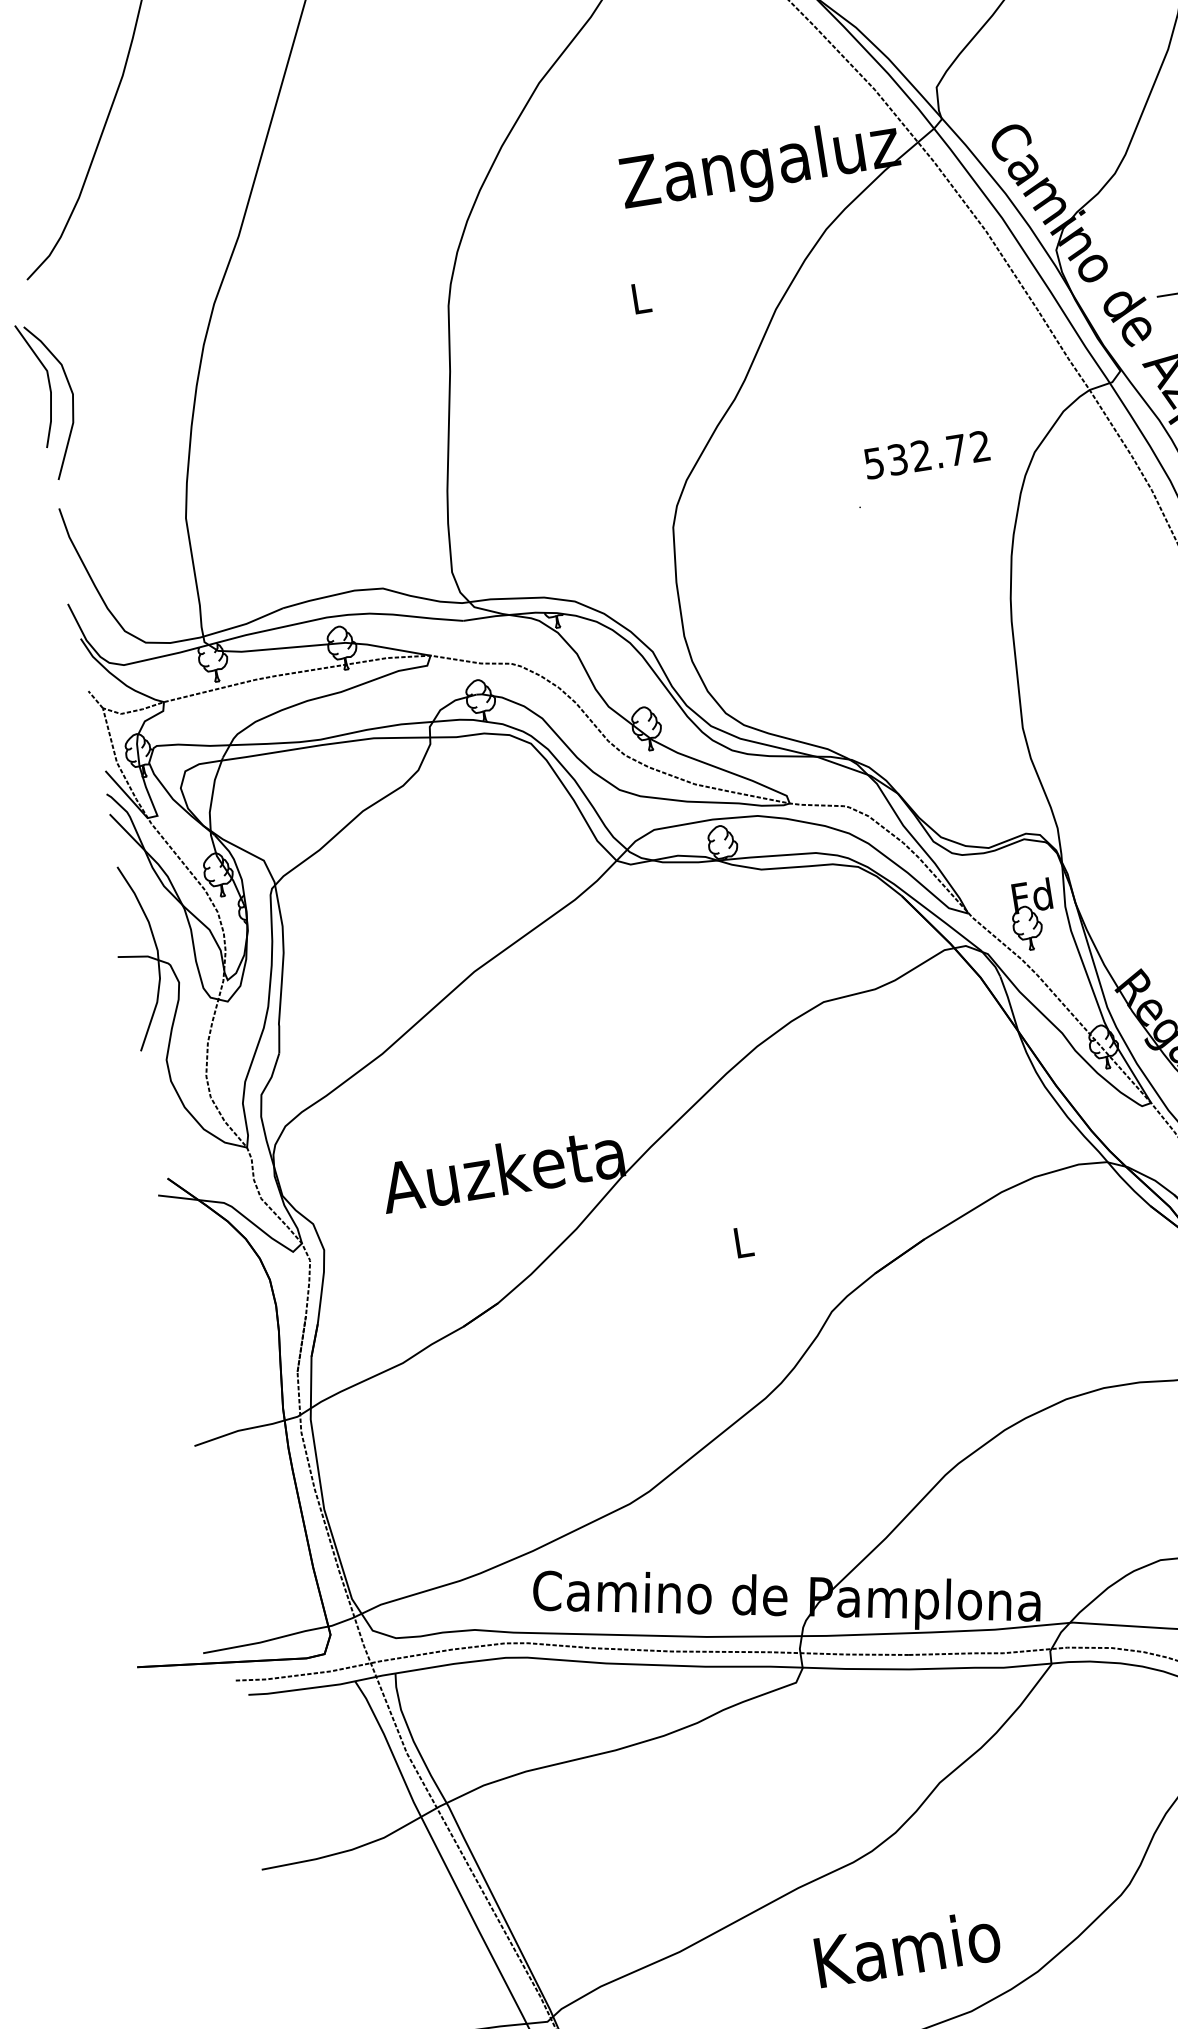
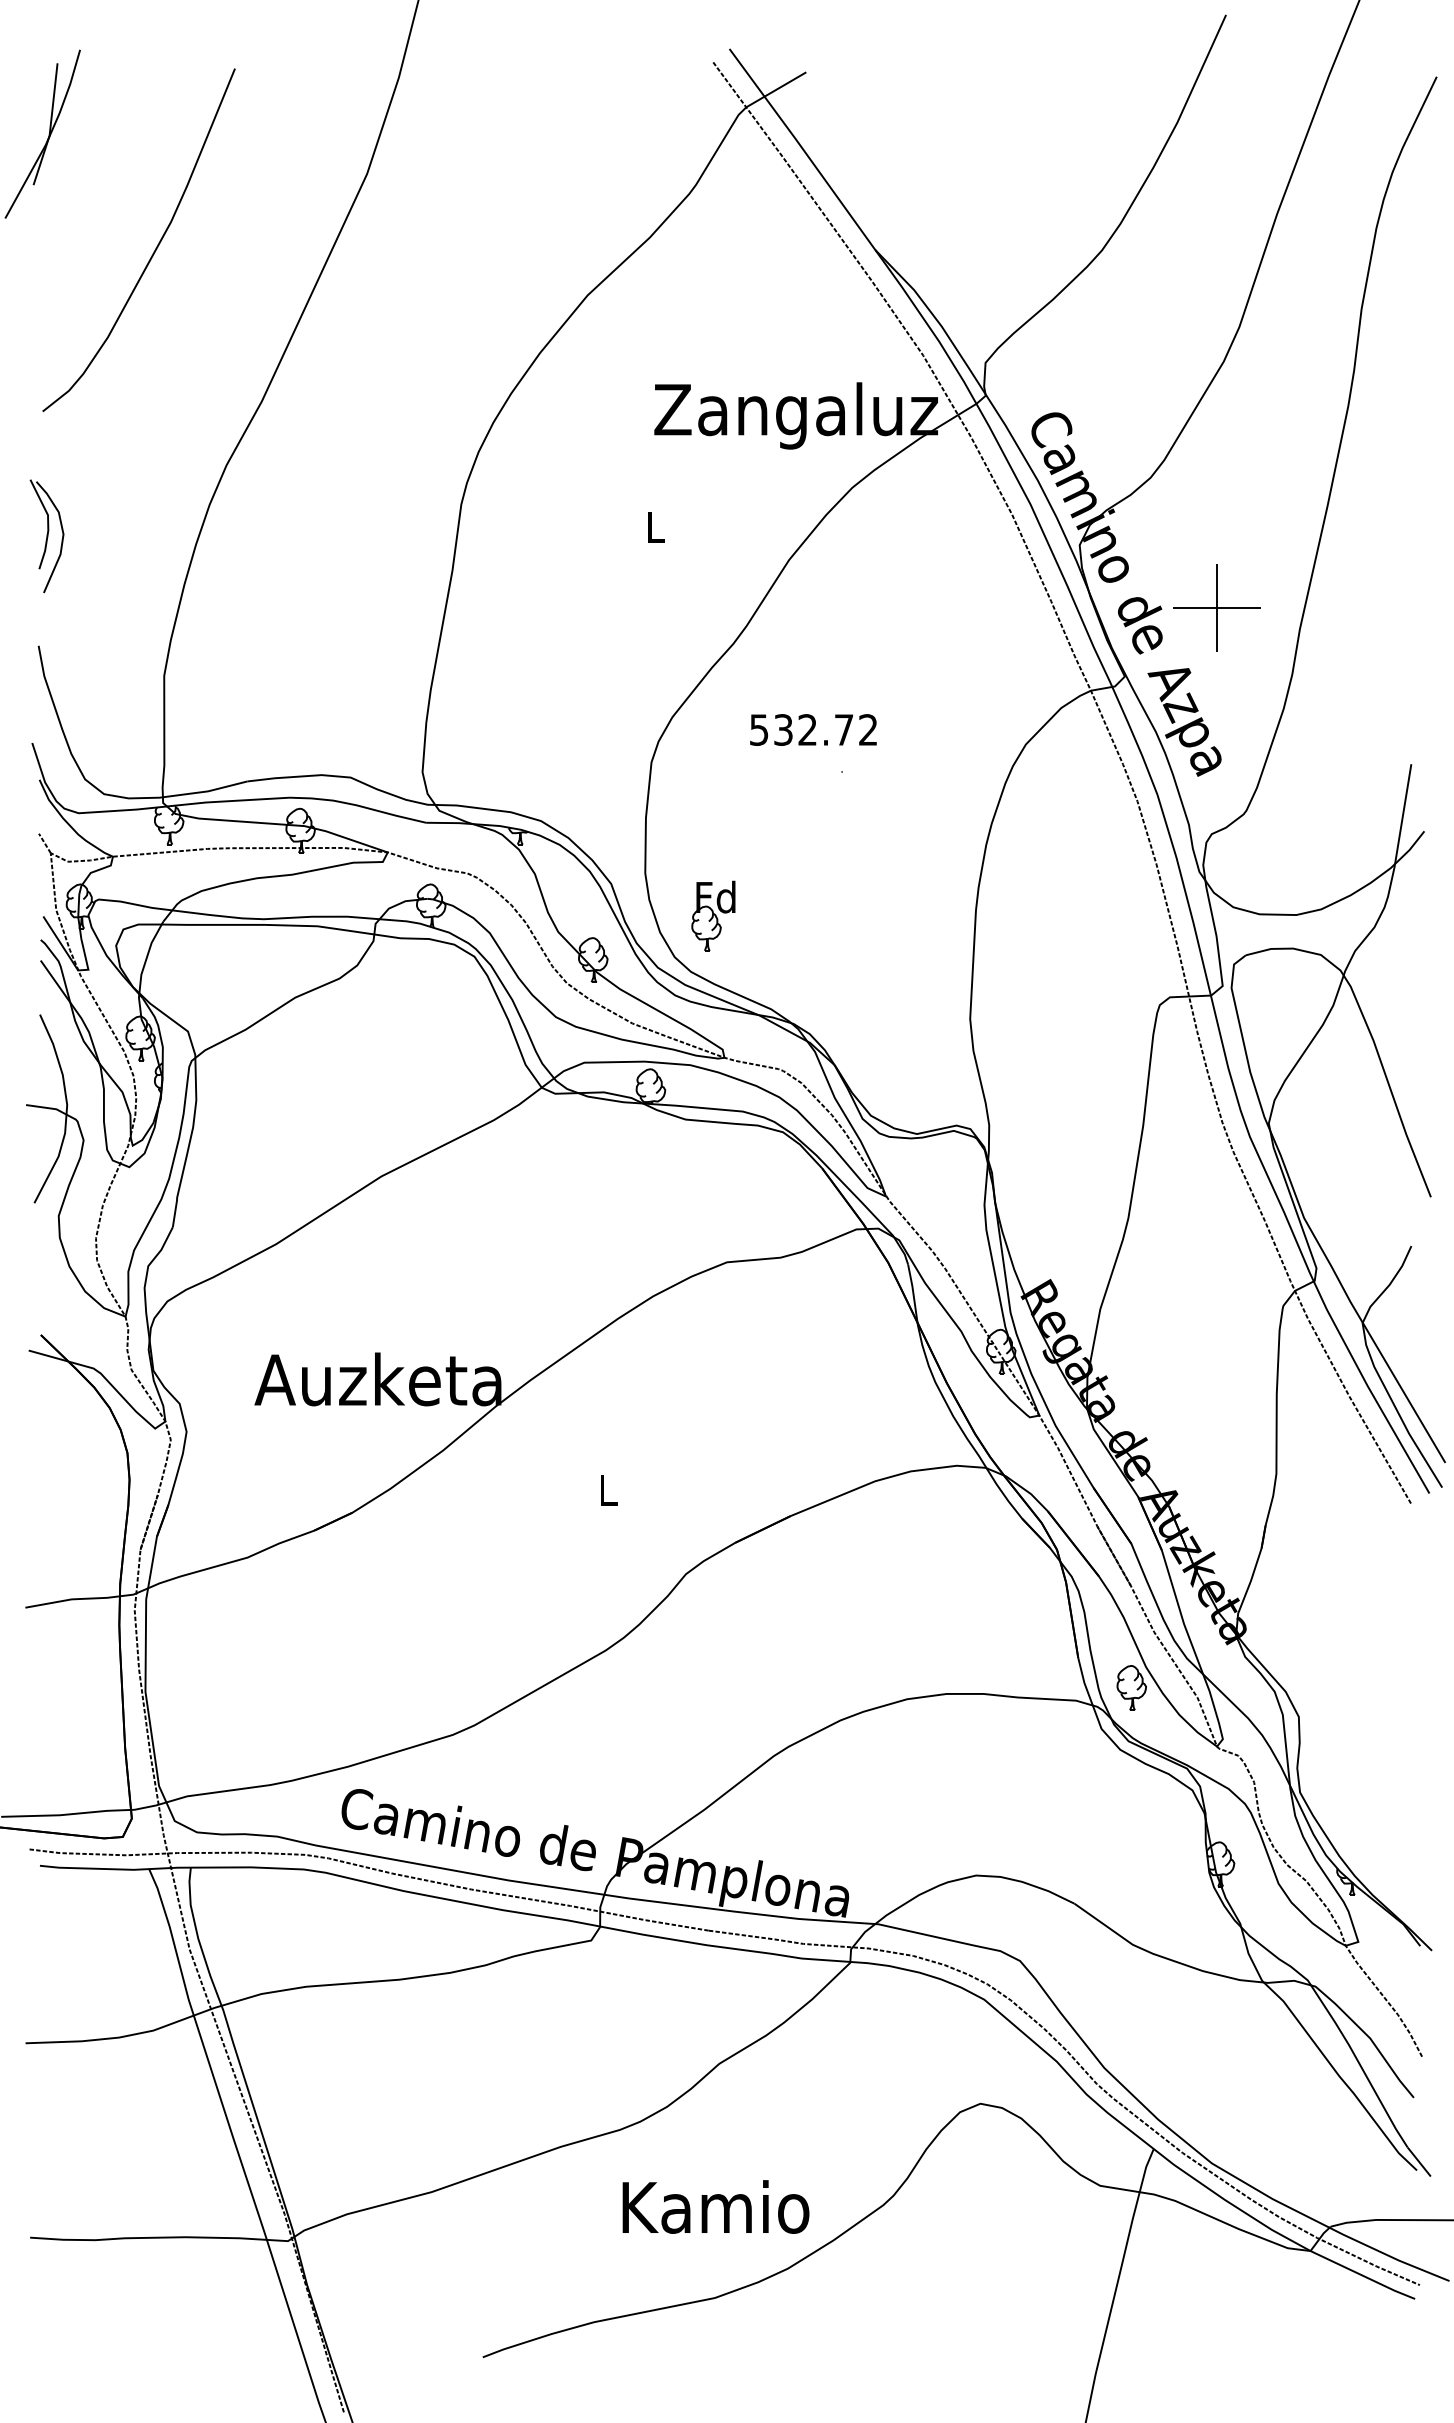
part: (49, 400) -> (46, 536), size x0.7
text: (926, 454) -> (813, 729), moved
part: (1032, 914) -> (713, 915), moved
text: (907, 1948) -> (715, 2206), moved

